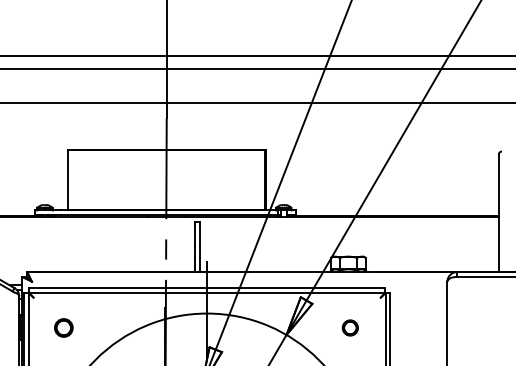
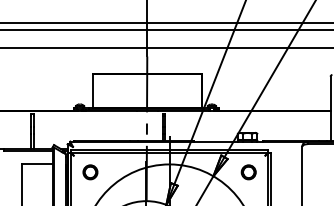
circle: (63, 328) -> (90, 172), size x1.43
circle: (350, 328) -> (248, 172), size x1.67

